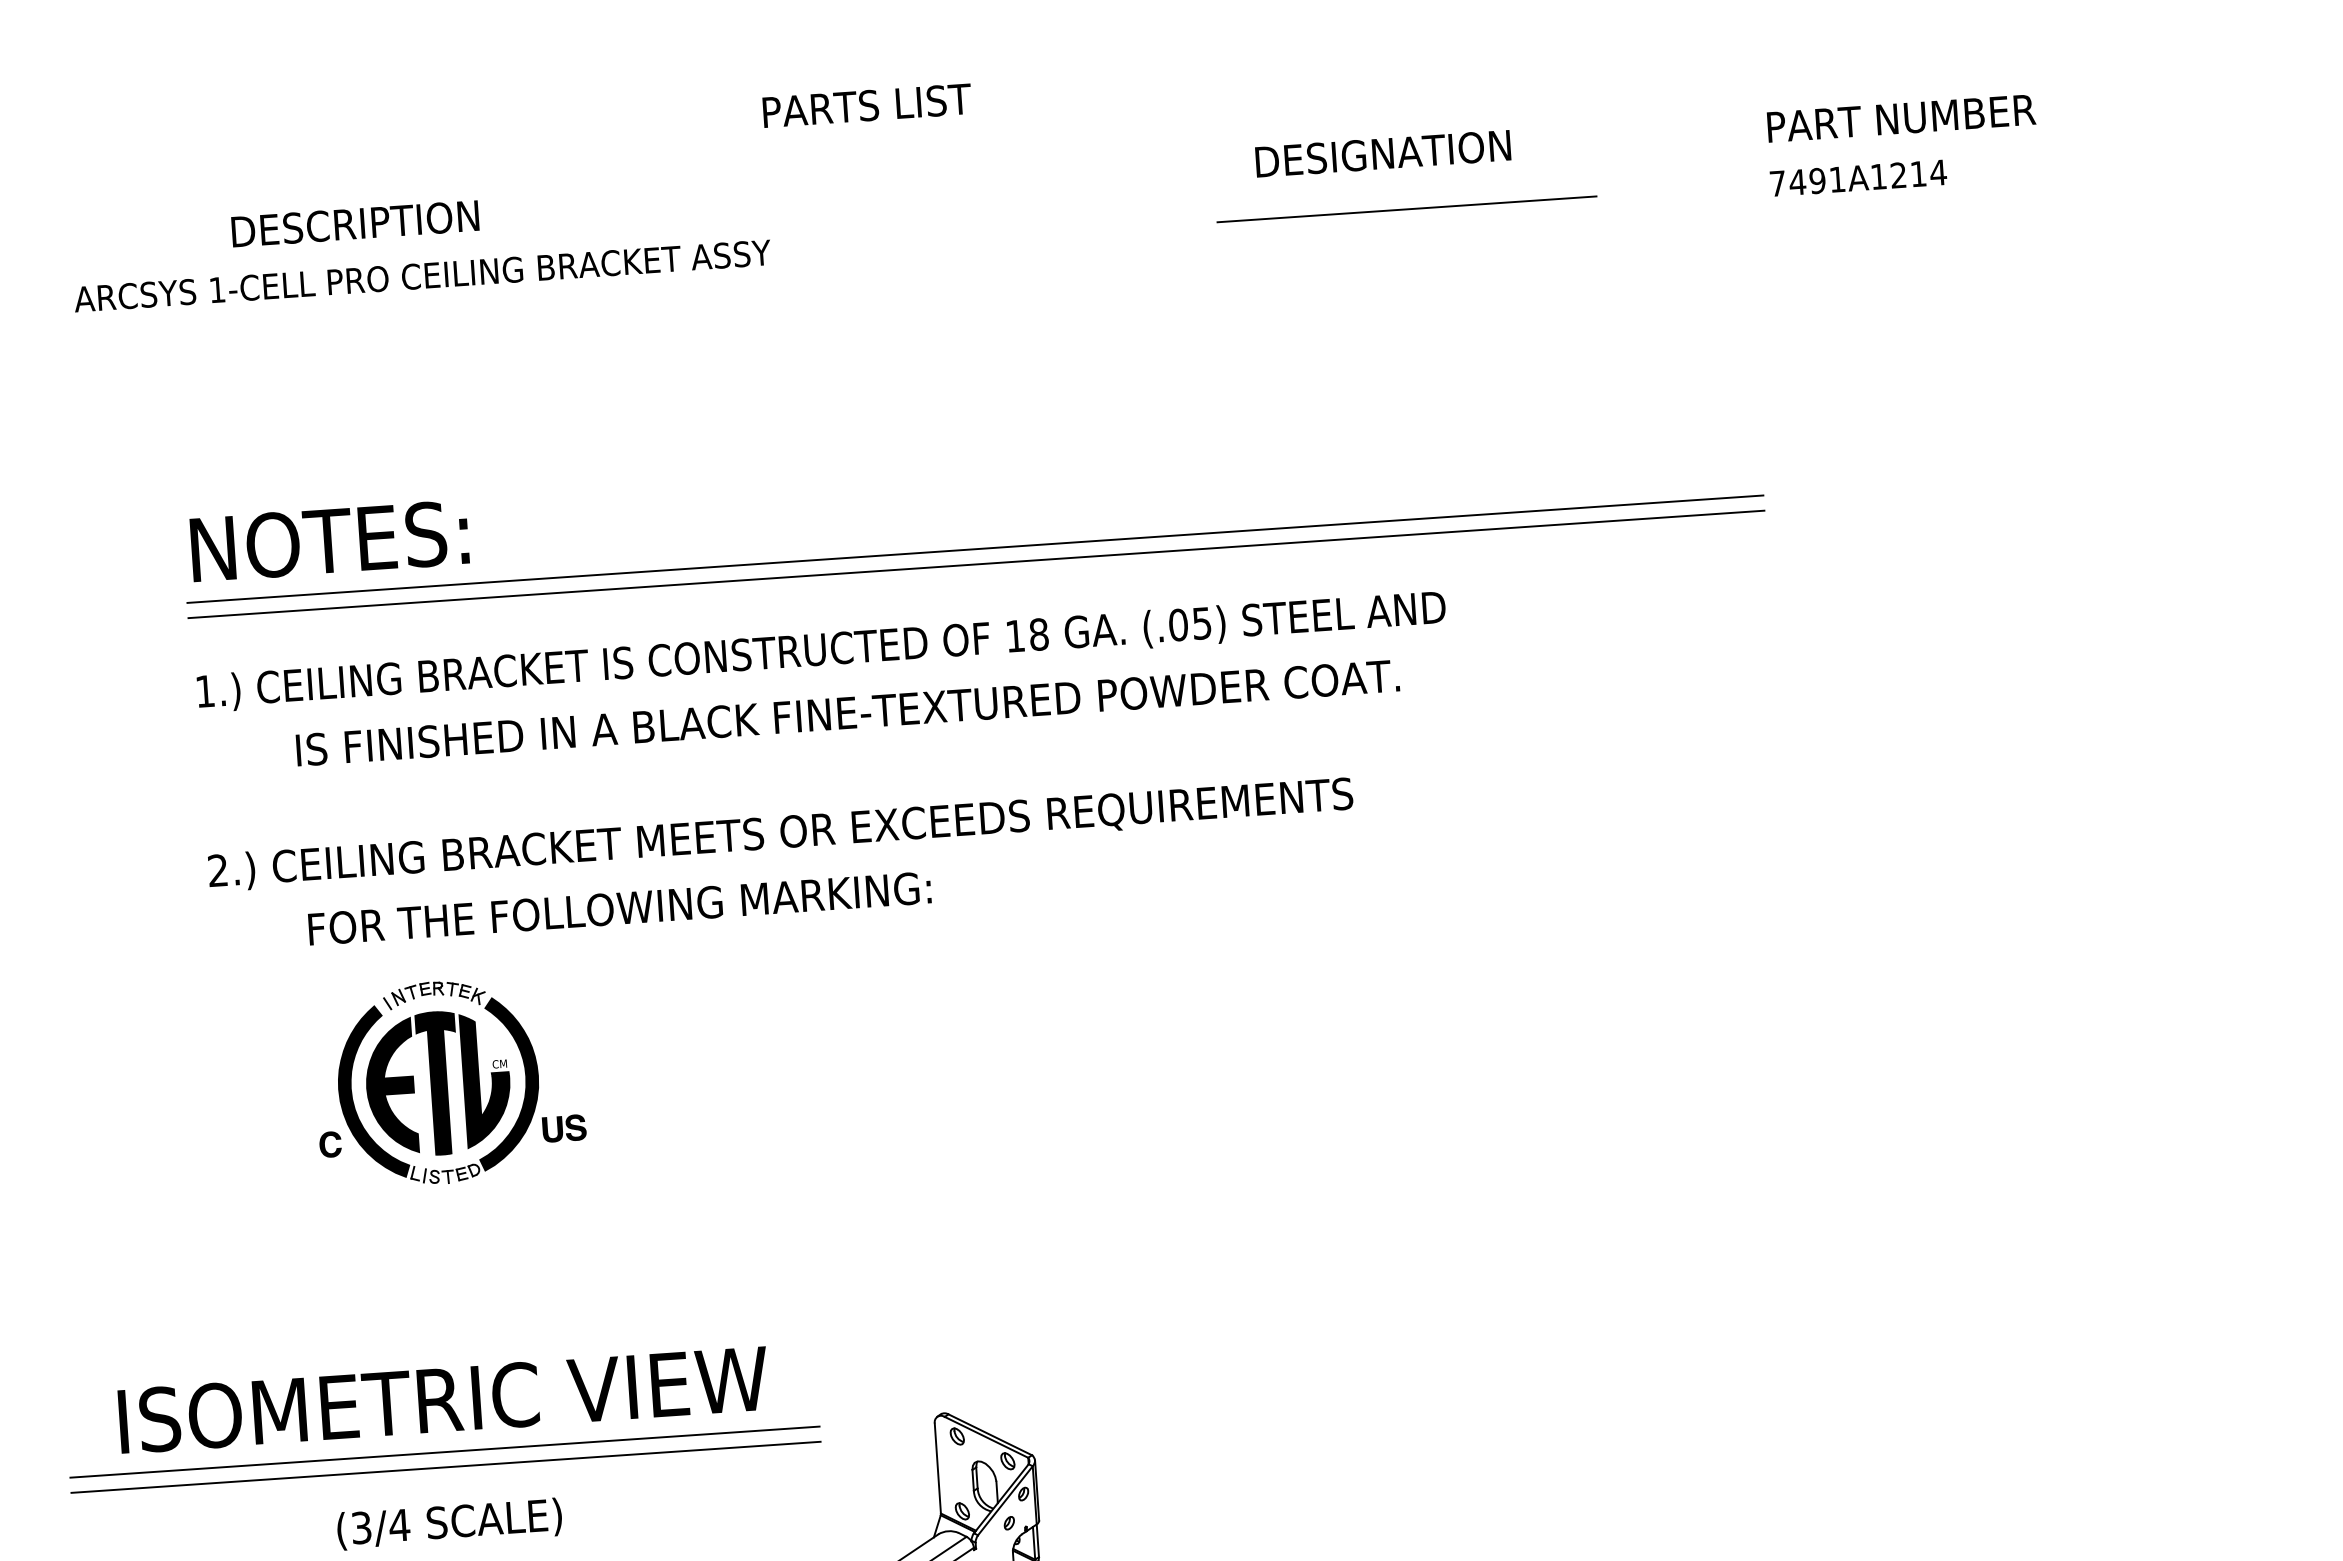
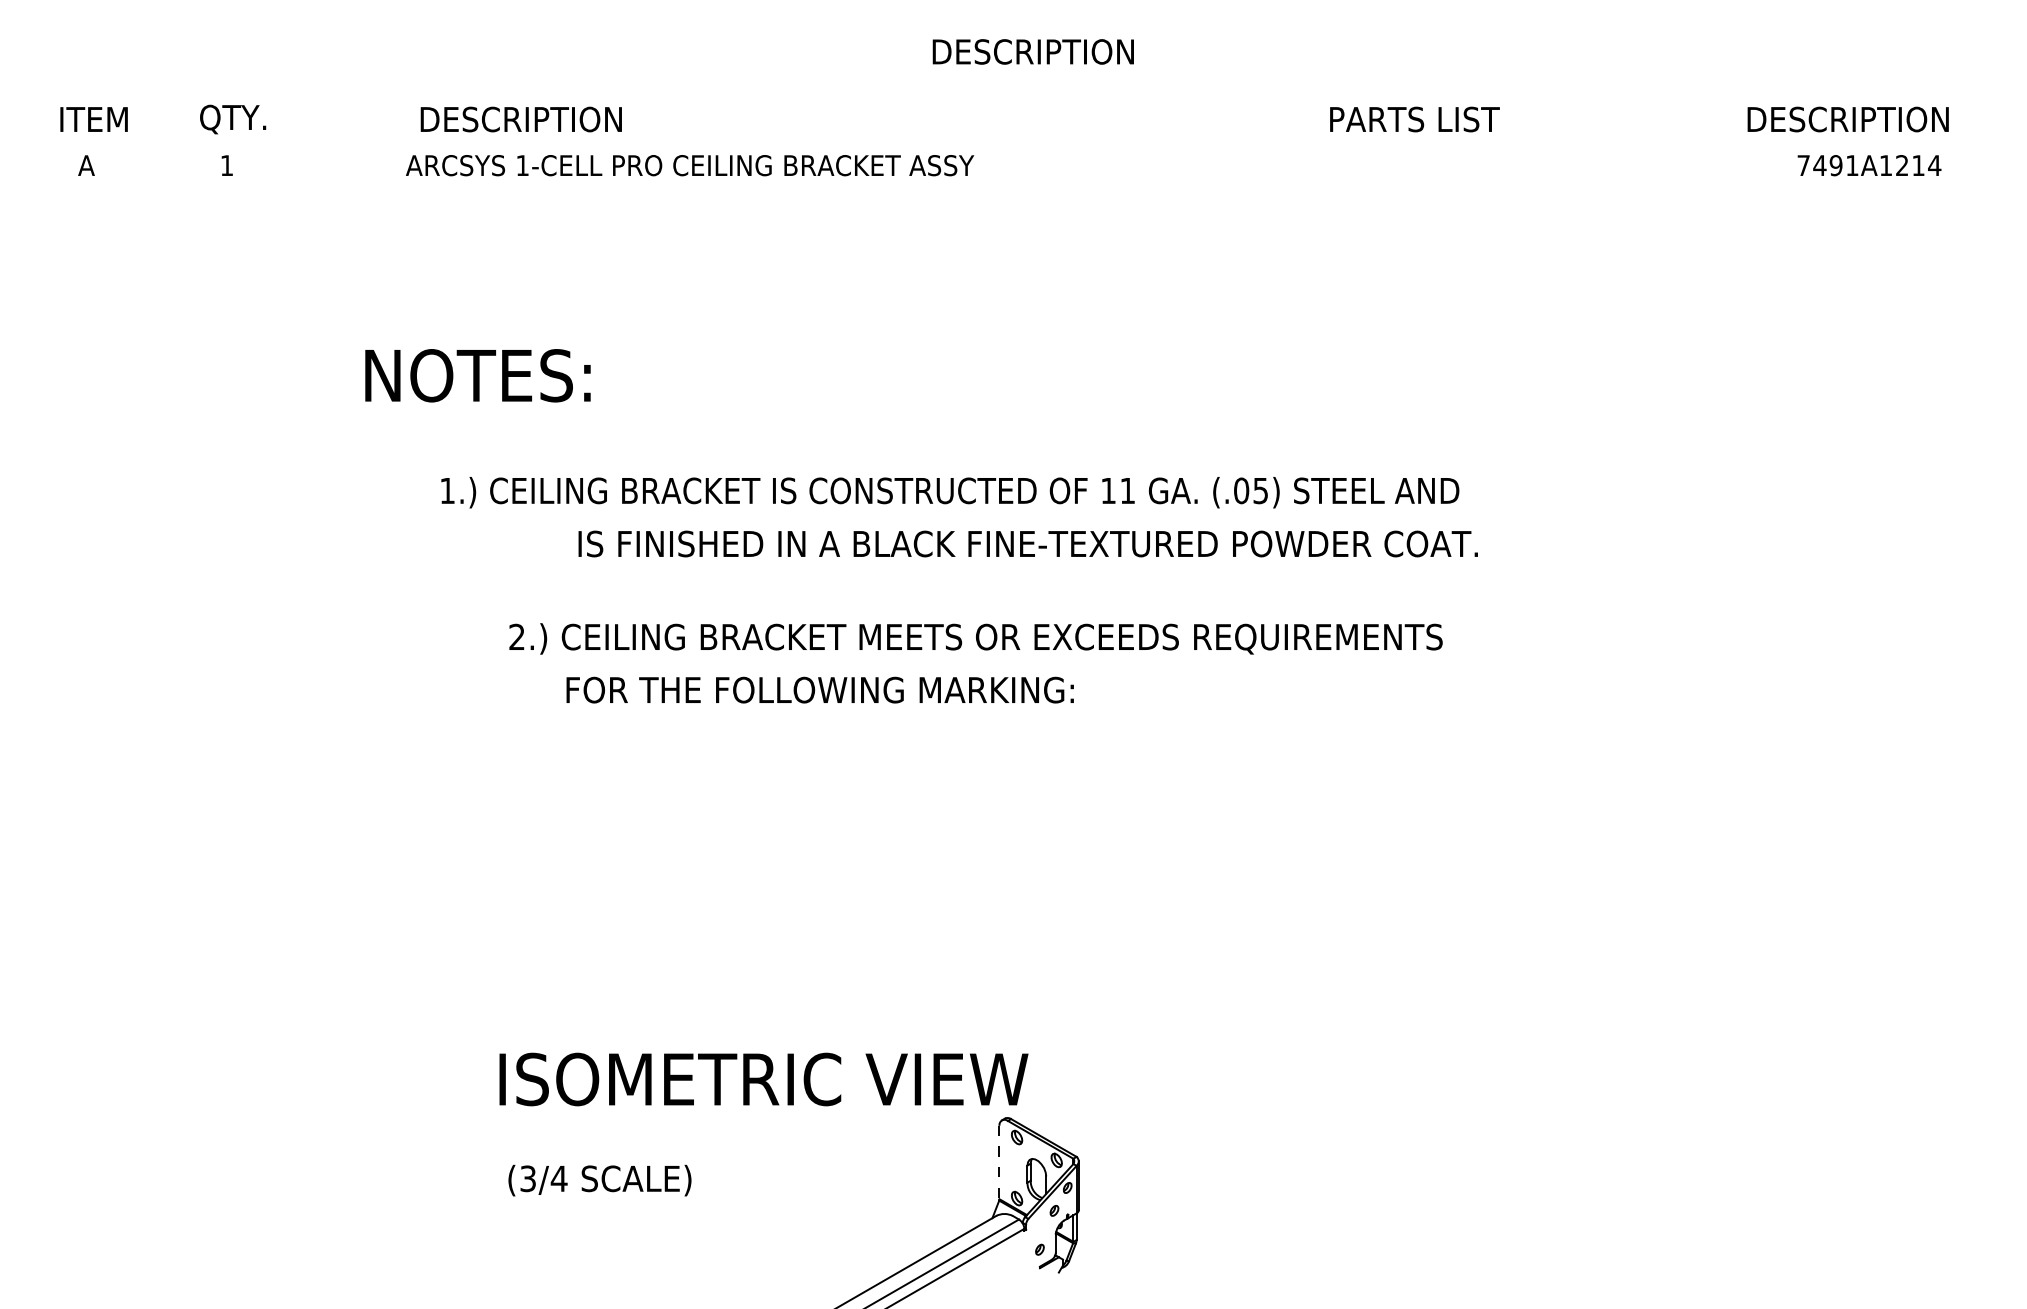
text: (887, 103) -> (1034, 51), PARTS LIST -> DESCRIPTION
text: (1902, 118) -> (1857, 119), PART NUMBER -> DESCRIPTION
text: (1385, 153) -> (1435, 119), DESIGNATION -> PARTS LIST
text: (1858, 178) -> (1869, 165), moved
line: (1406, 208) -> (1449, 165), removed
text: (354, 223) -> (520, 119), moved
text: (423, 275) -> (690, 165), moved
text: (329, 540) -> (477, 375), moved
line: (975, 549) -> (1080, 418), removed
line: (976, 564) -> (1080, 430), removed
text: (1038, 634) -> (1127, 490), 18 -> 11
text: (846, 712) -> (1027, 543), moved
text: (780, 834) -> (975, 638), moved
text: (618, 907) -> (819, 689), moved
part: (448, 1081) -> (623, 821), removed
text: (443, 1400) -> (763, 1079), moved
line: (444, 1451) -> (599, 1121), removed
line: (445, 1467) -> (599, 1134), removed
line: (937, 1468) -> (999, 1162), solid -> dashed

